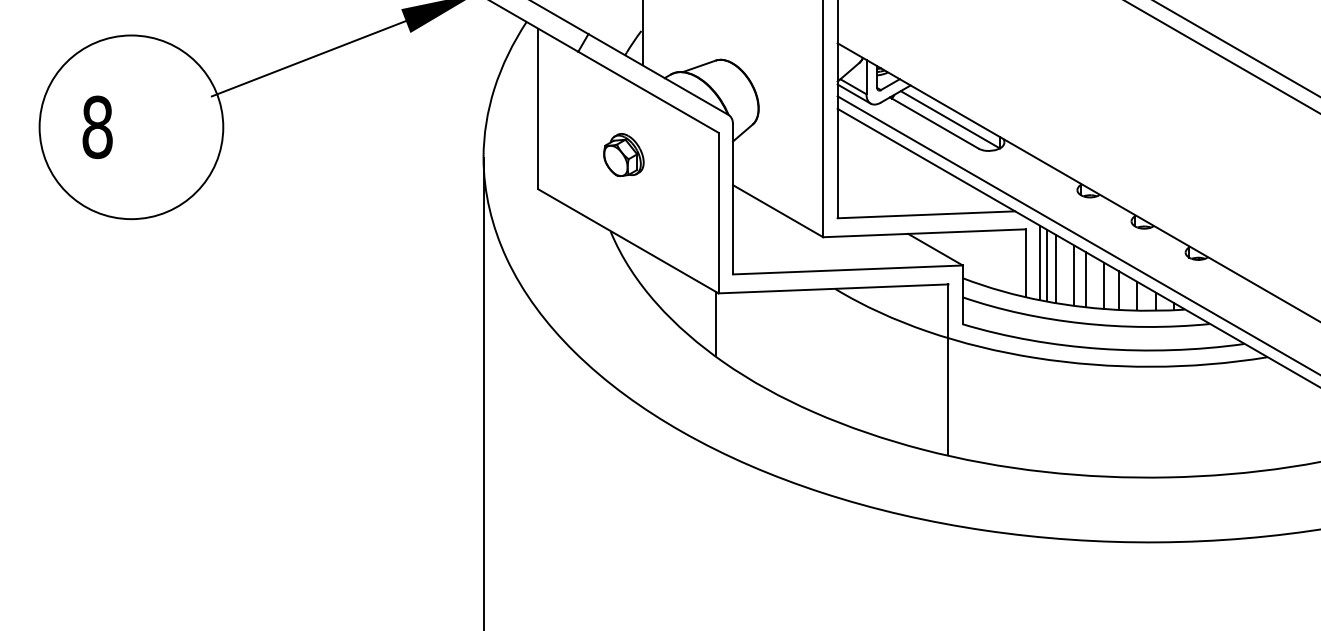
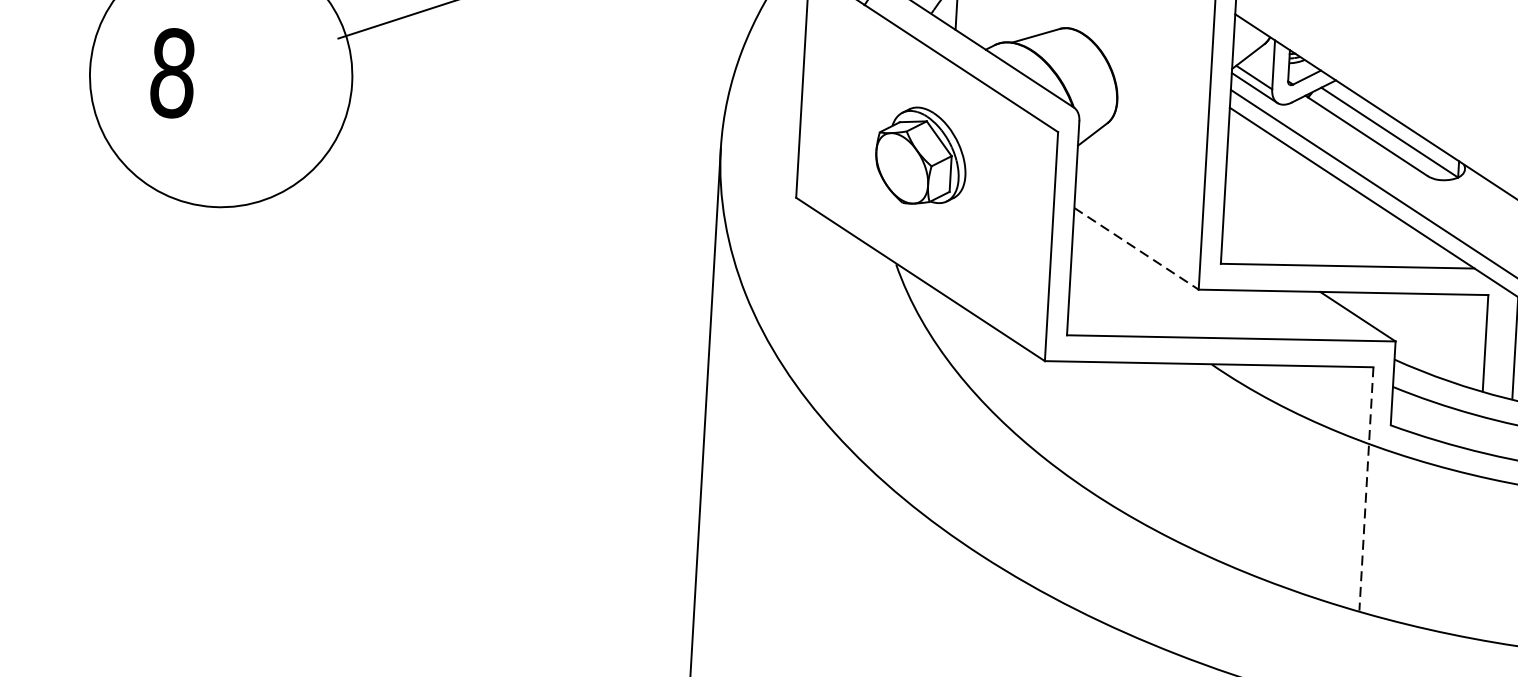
part: (623, 154) -> (920, 155), size x1.6
line: (778, 211) -> (1137, 249), solid -> dashed
line: (1040, 262) -> (1506, 343), removed
line: (715, 323) -> (1038, 403), removed
line: (948, 370) -> (1366, 490), solid -> dashed

